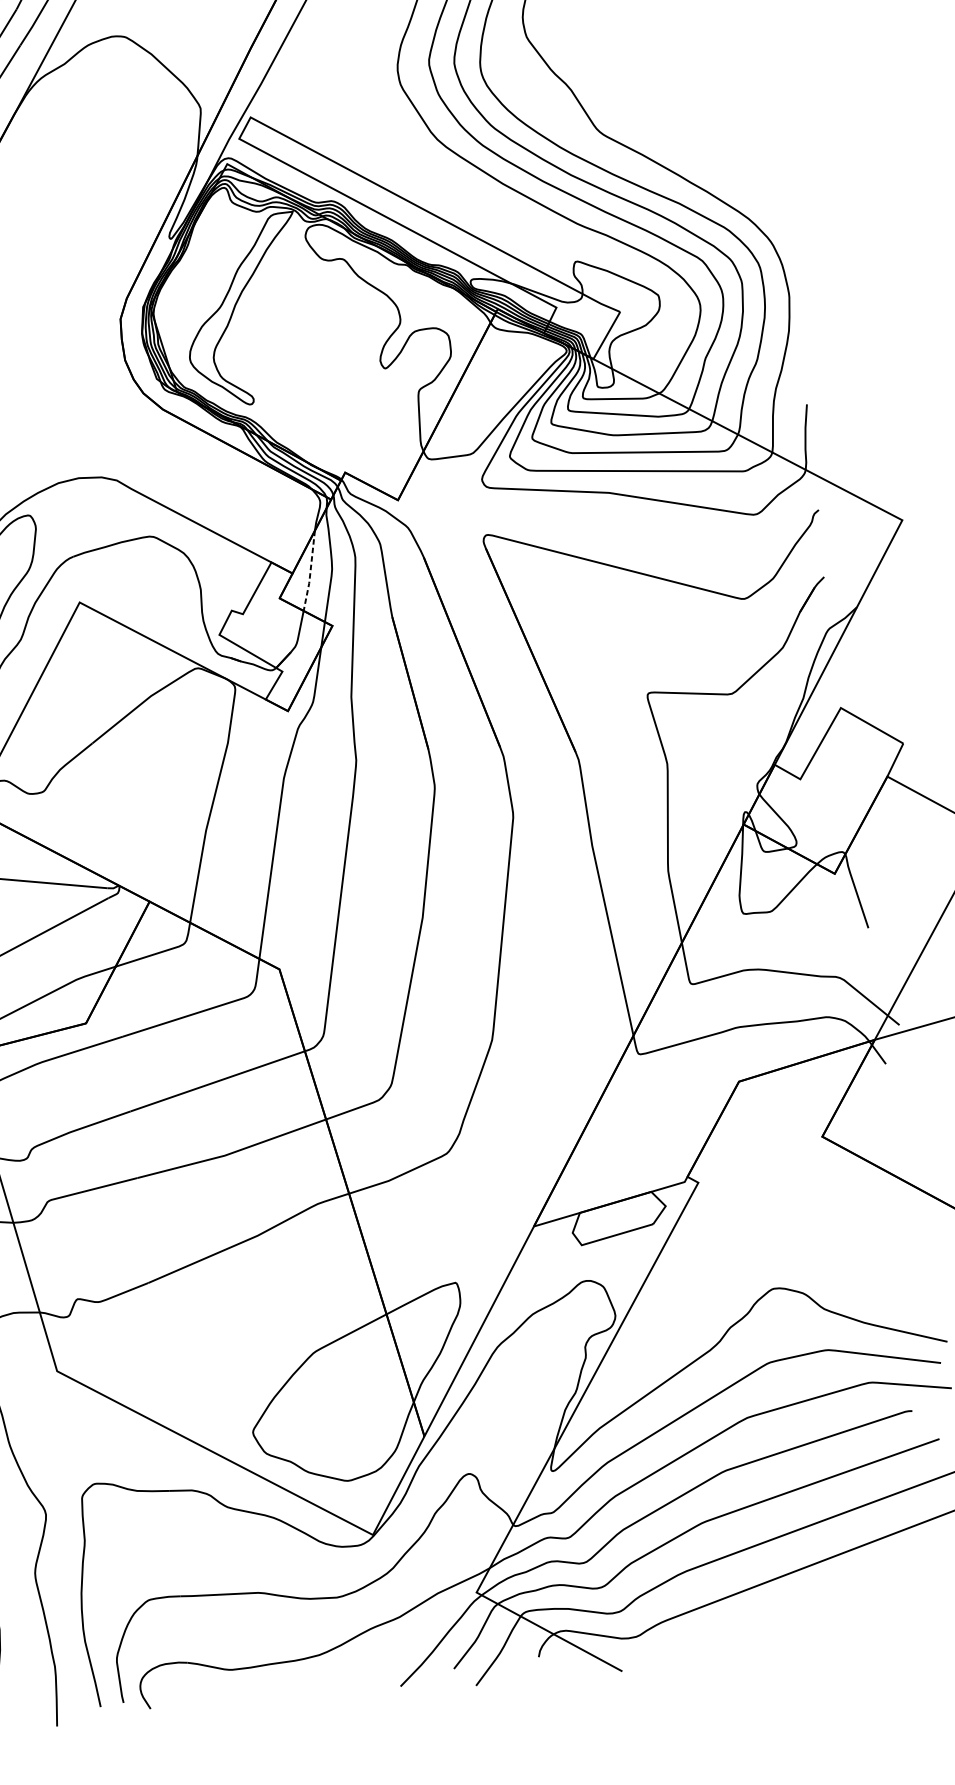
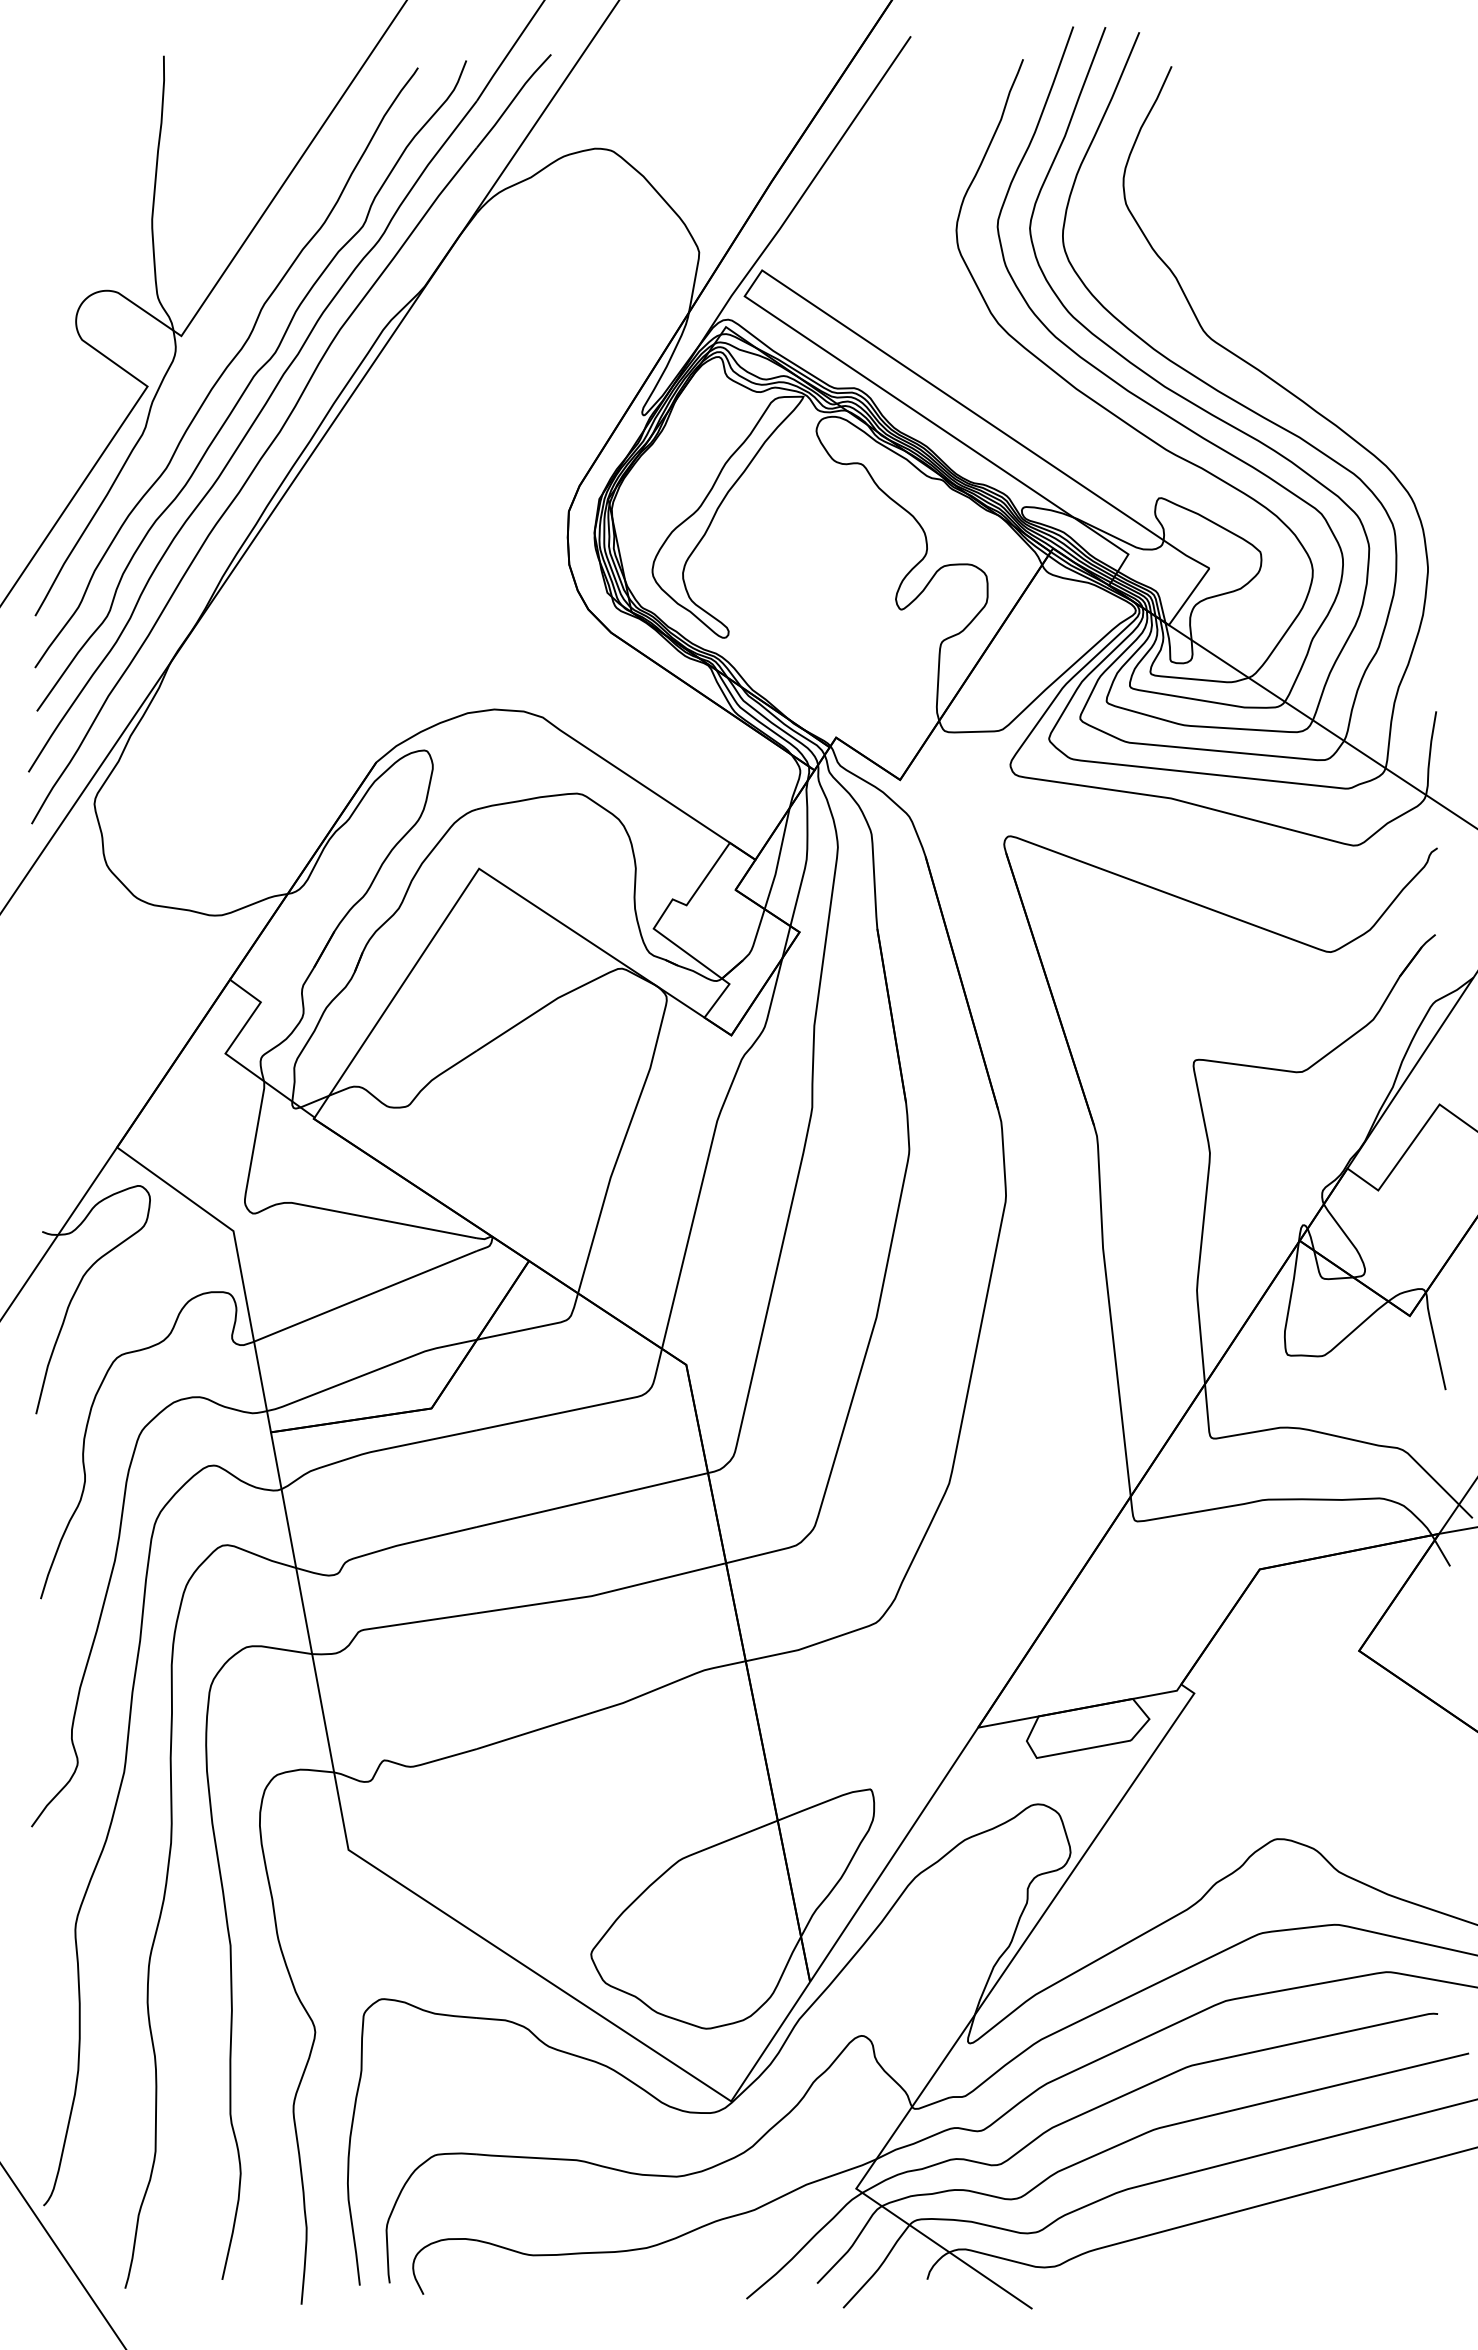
line: (310, 572) -> (778, 860), dashed -> solid

